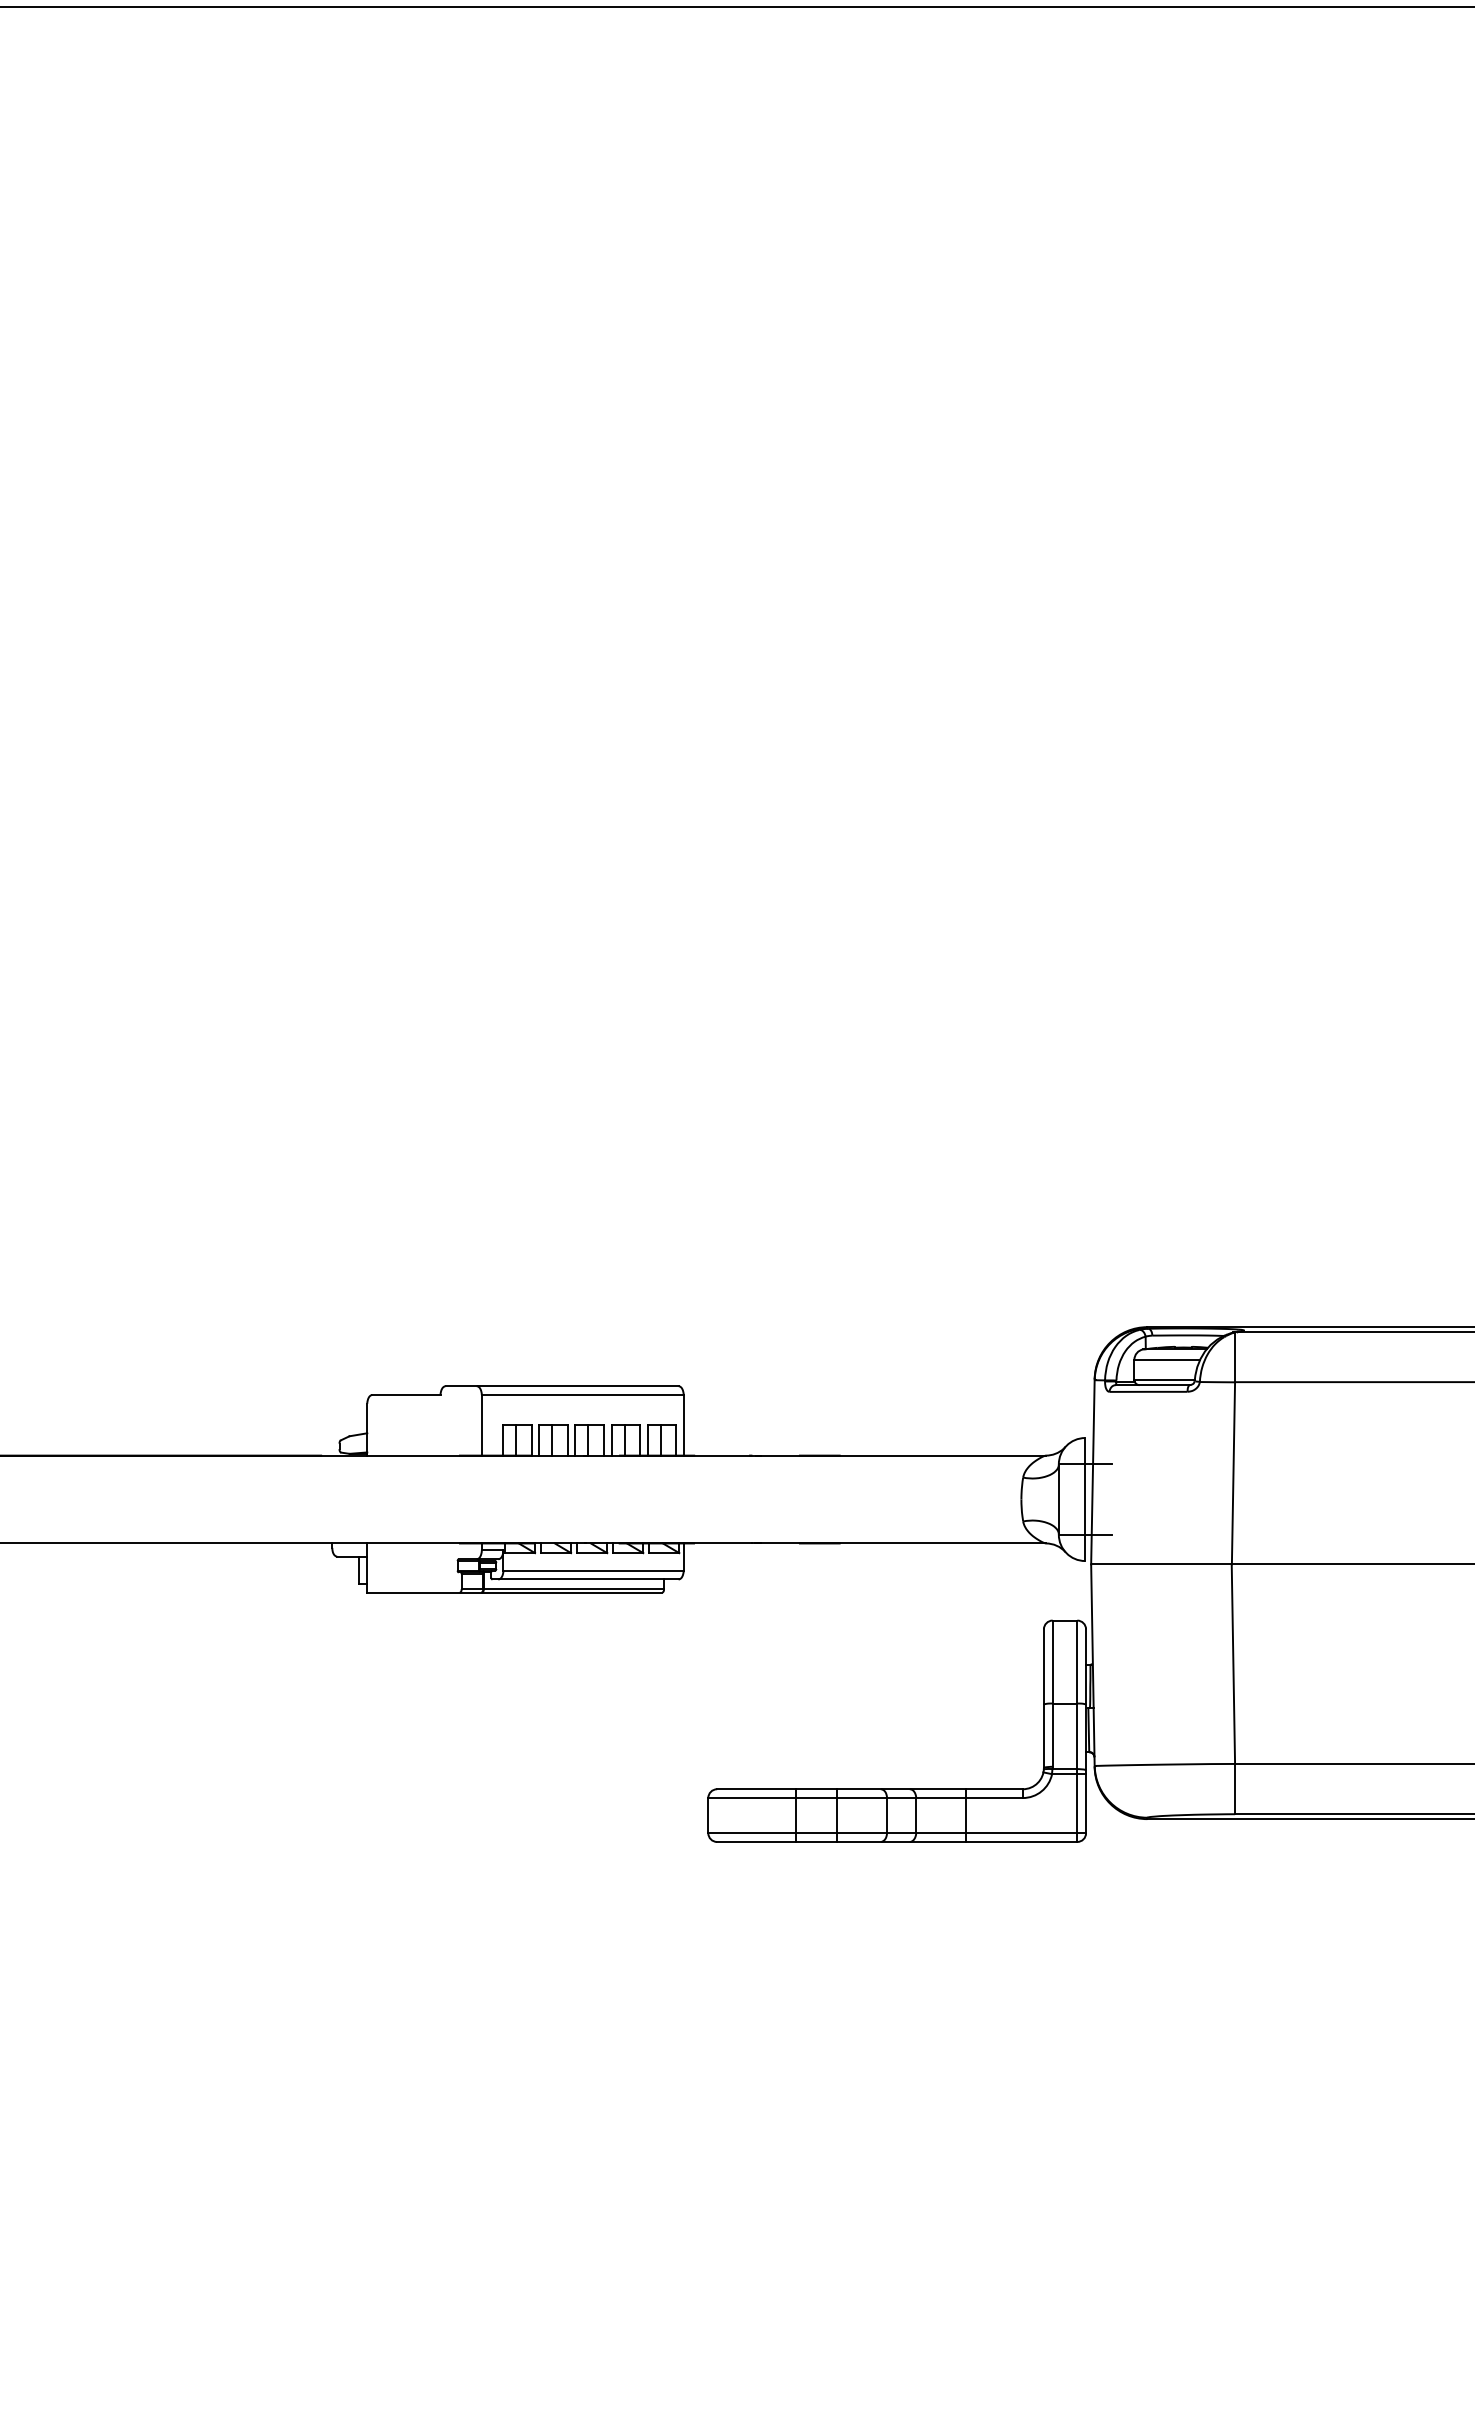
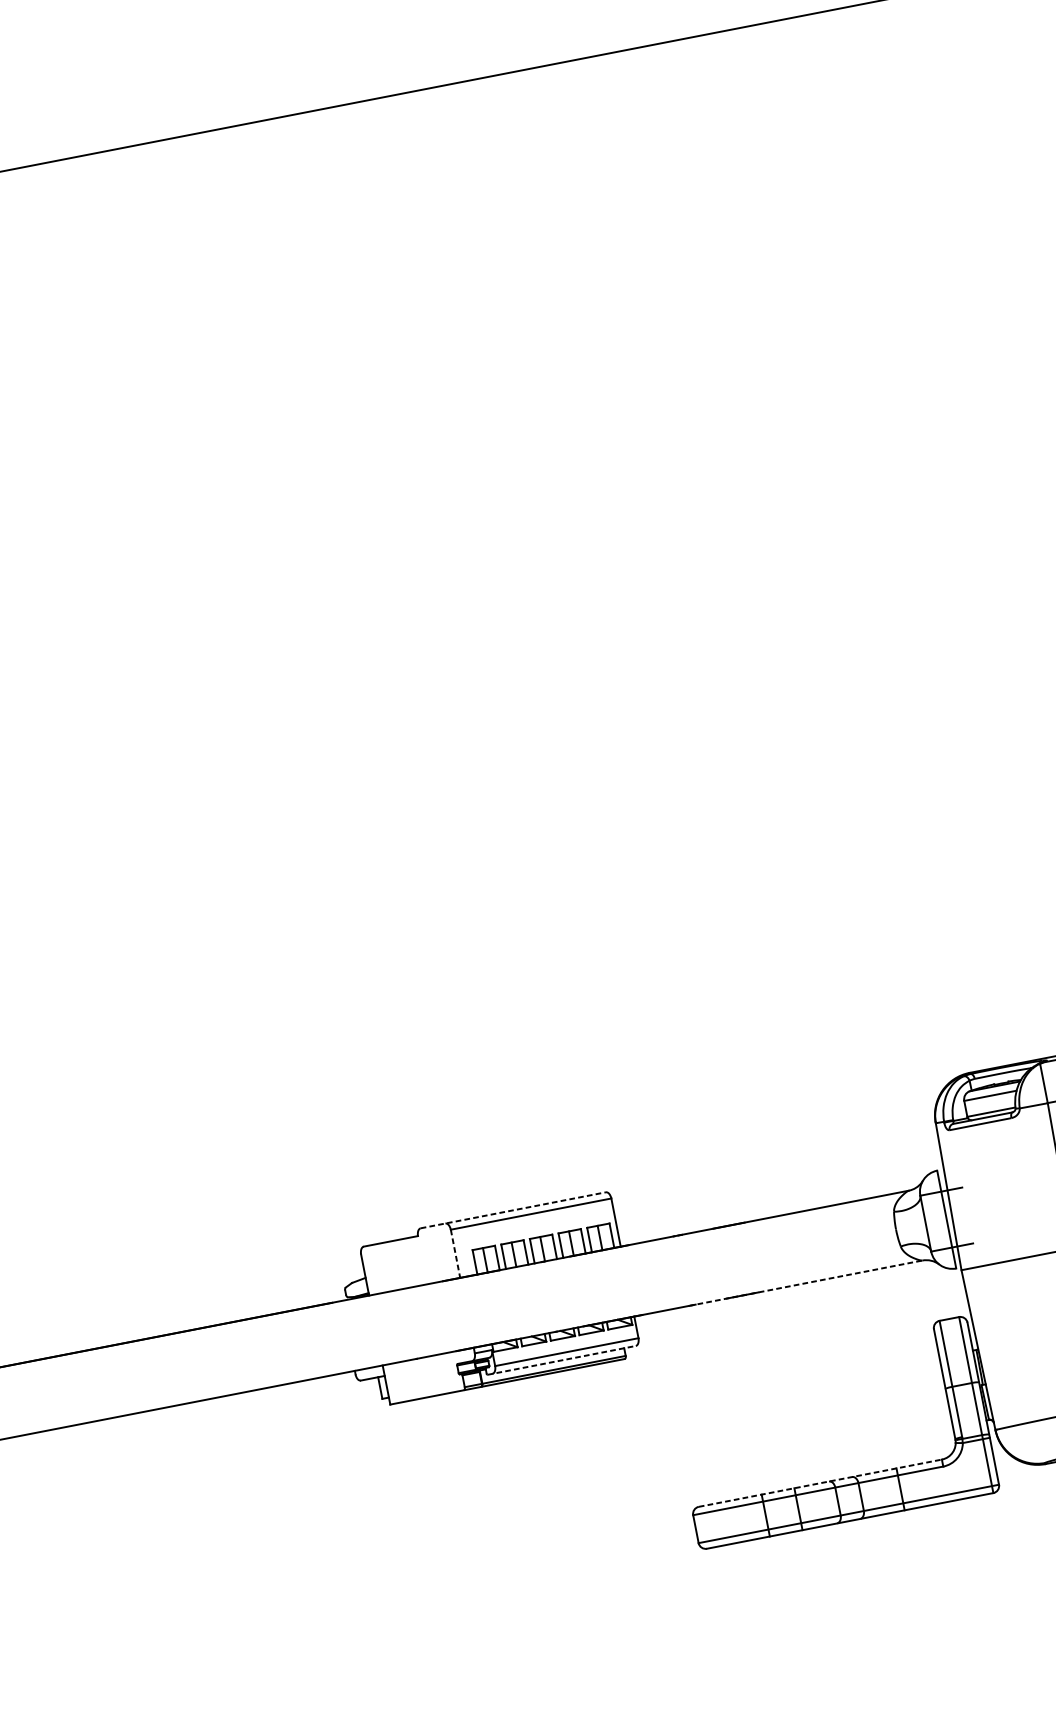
line: (562, 1386) -> (513, 1210), solid -> dashed
line: (481, 1425) -> (455, 1254), solid -> dashed
line: (899, 1543) -> (805, 1283), solid -> dashed
line: (586, 1579) -> (562, 1360), solid -> dashed
line: (869, 1789) -> (820, 1483), solid -> dashed

